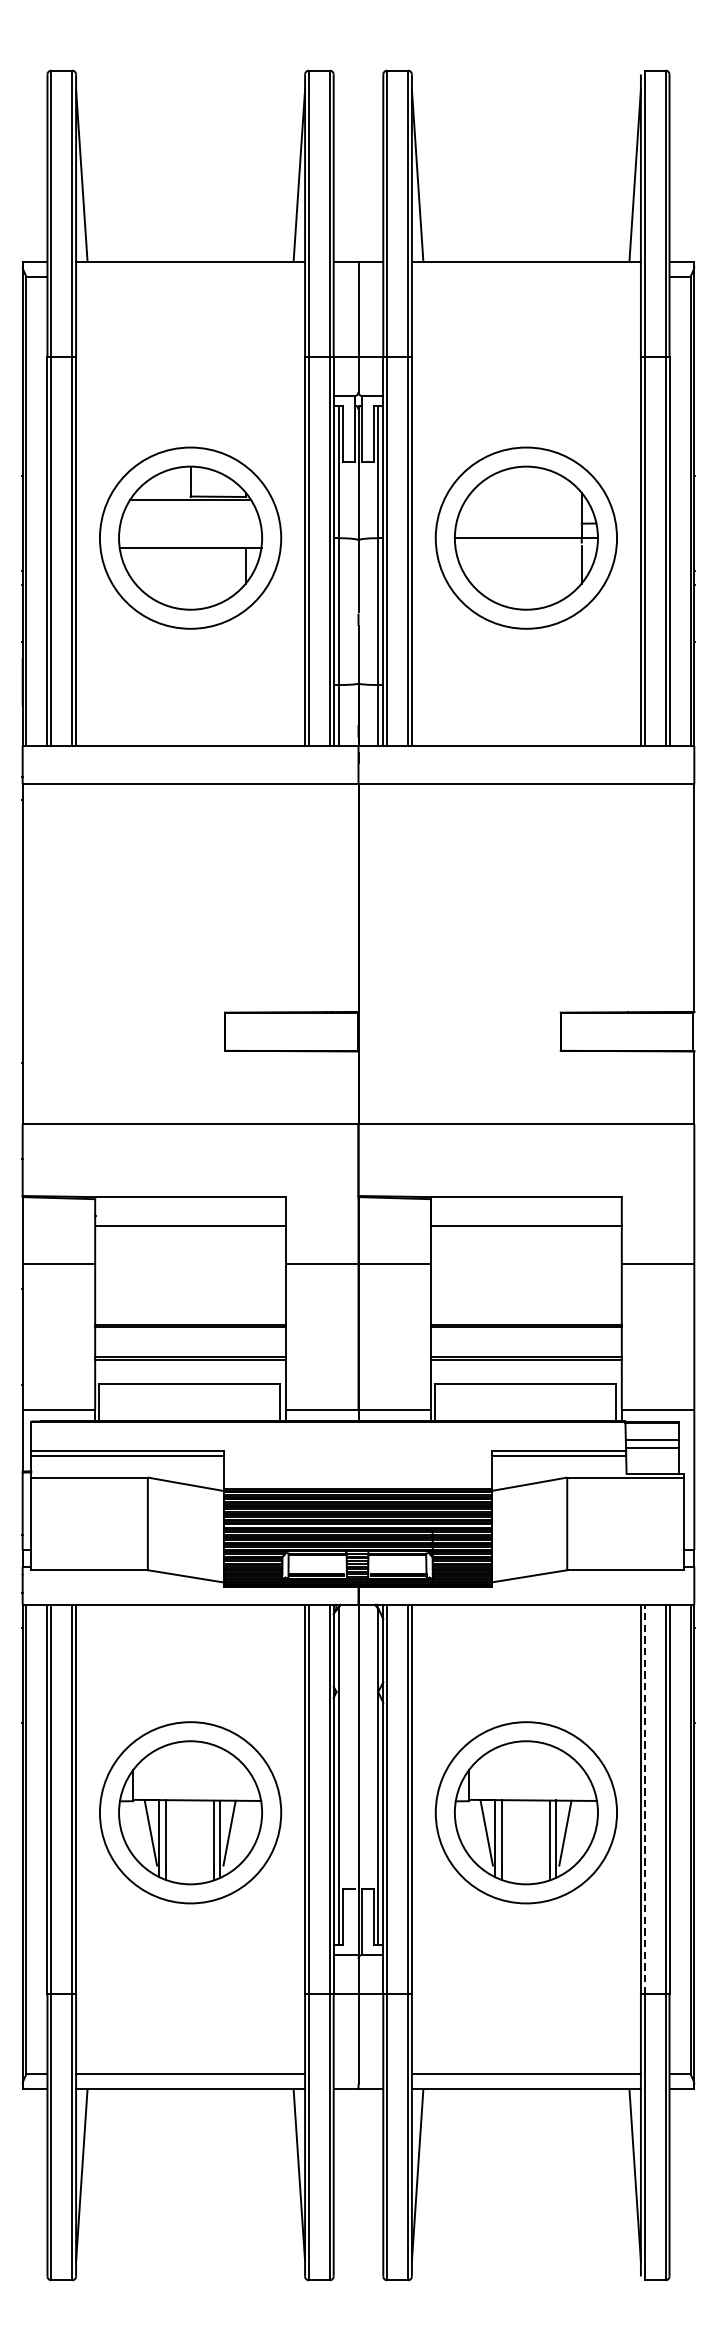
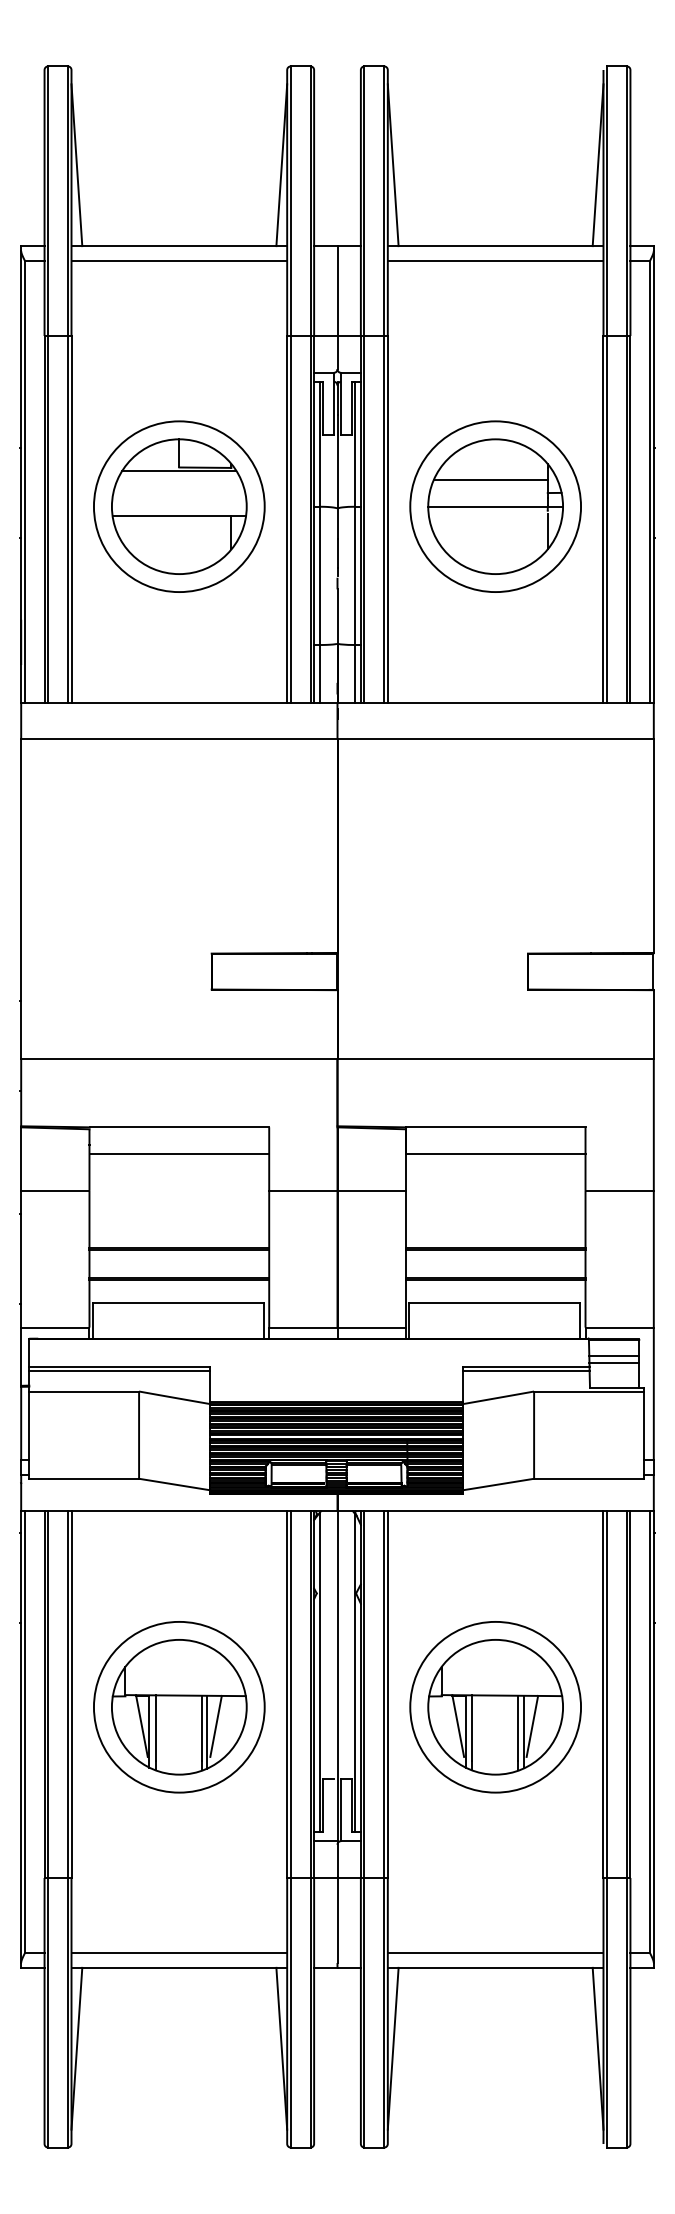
line: (190, 276) -> (179, 260), added
line: (526, 276) -> (495, 260), added
line: (520, 510) -> (490, 480), added
line: (645, 1799) -> (607, 1694), dashed -> solid

